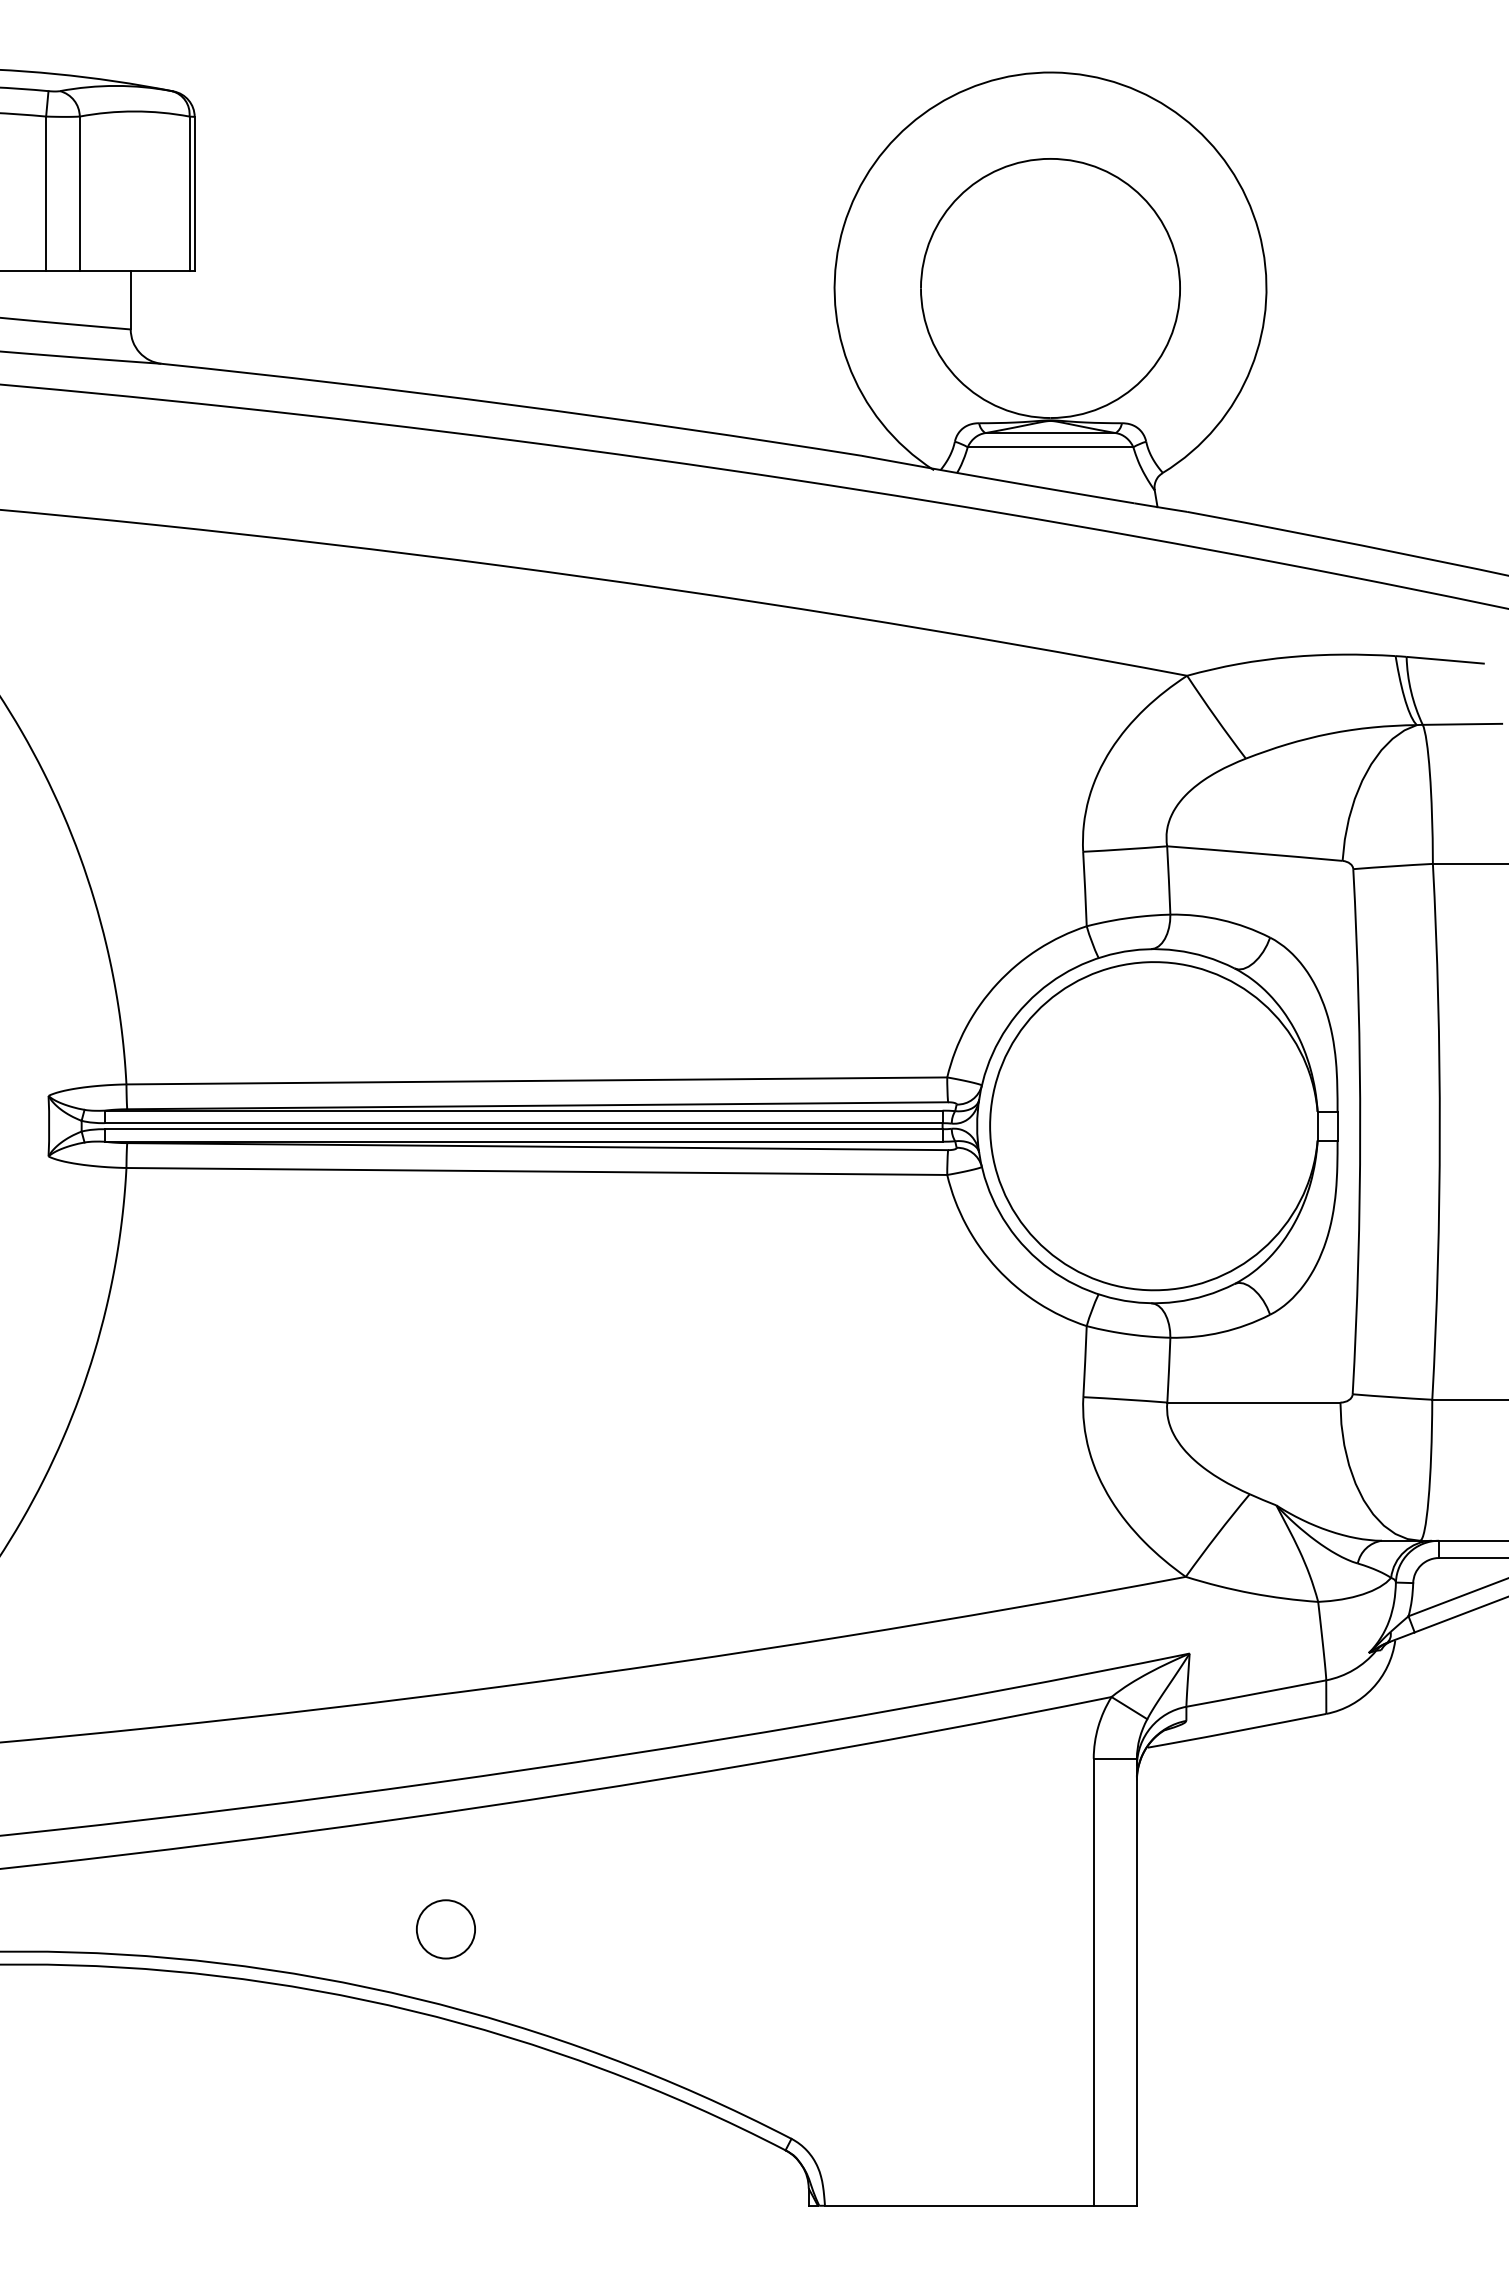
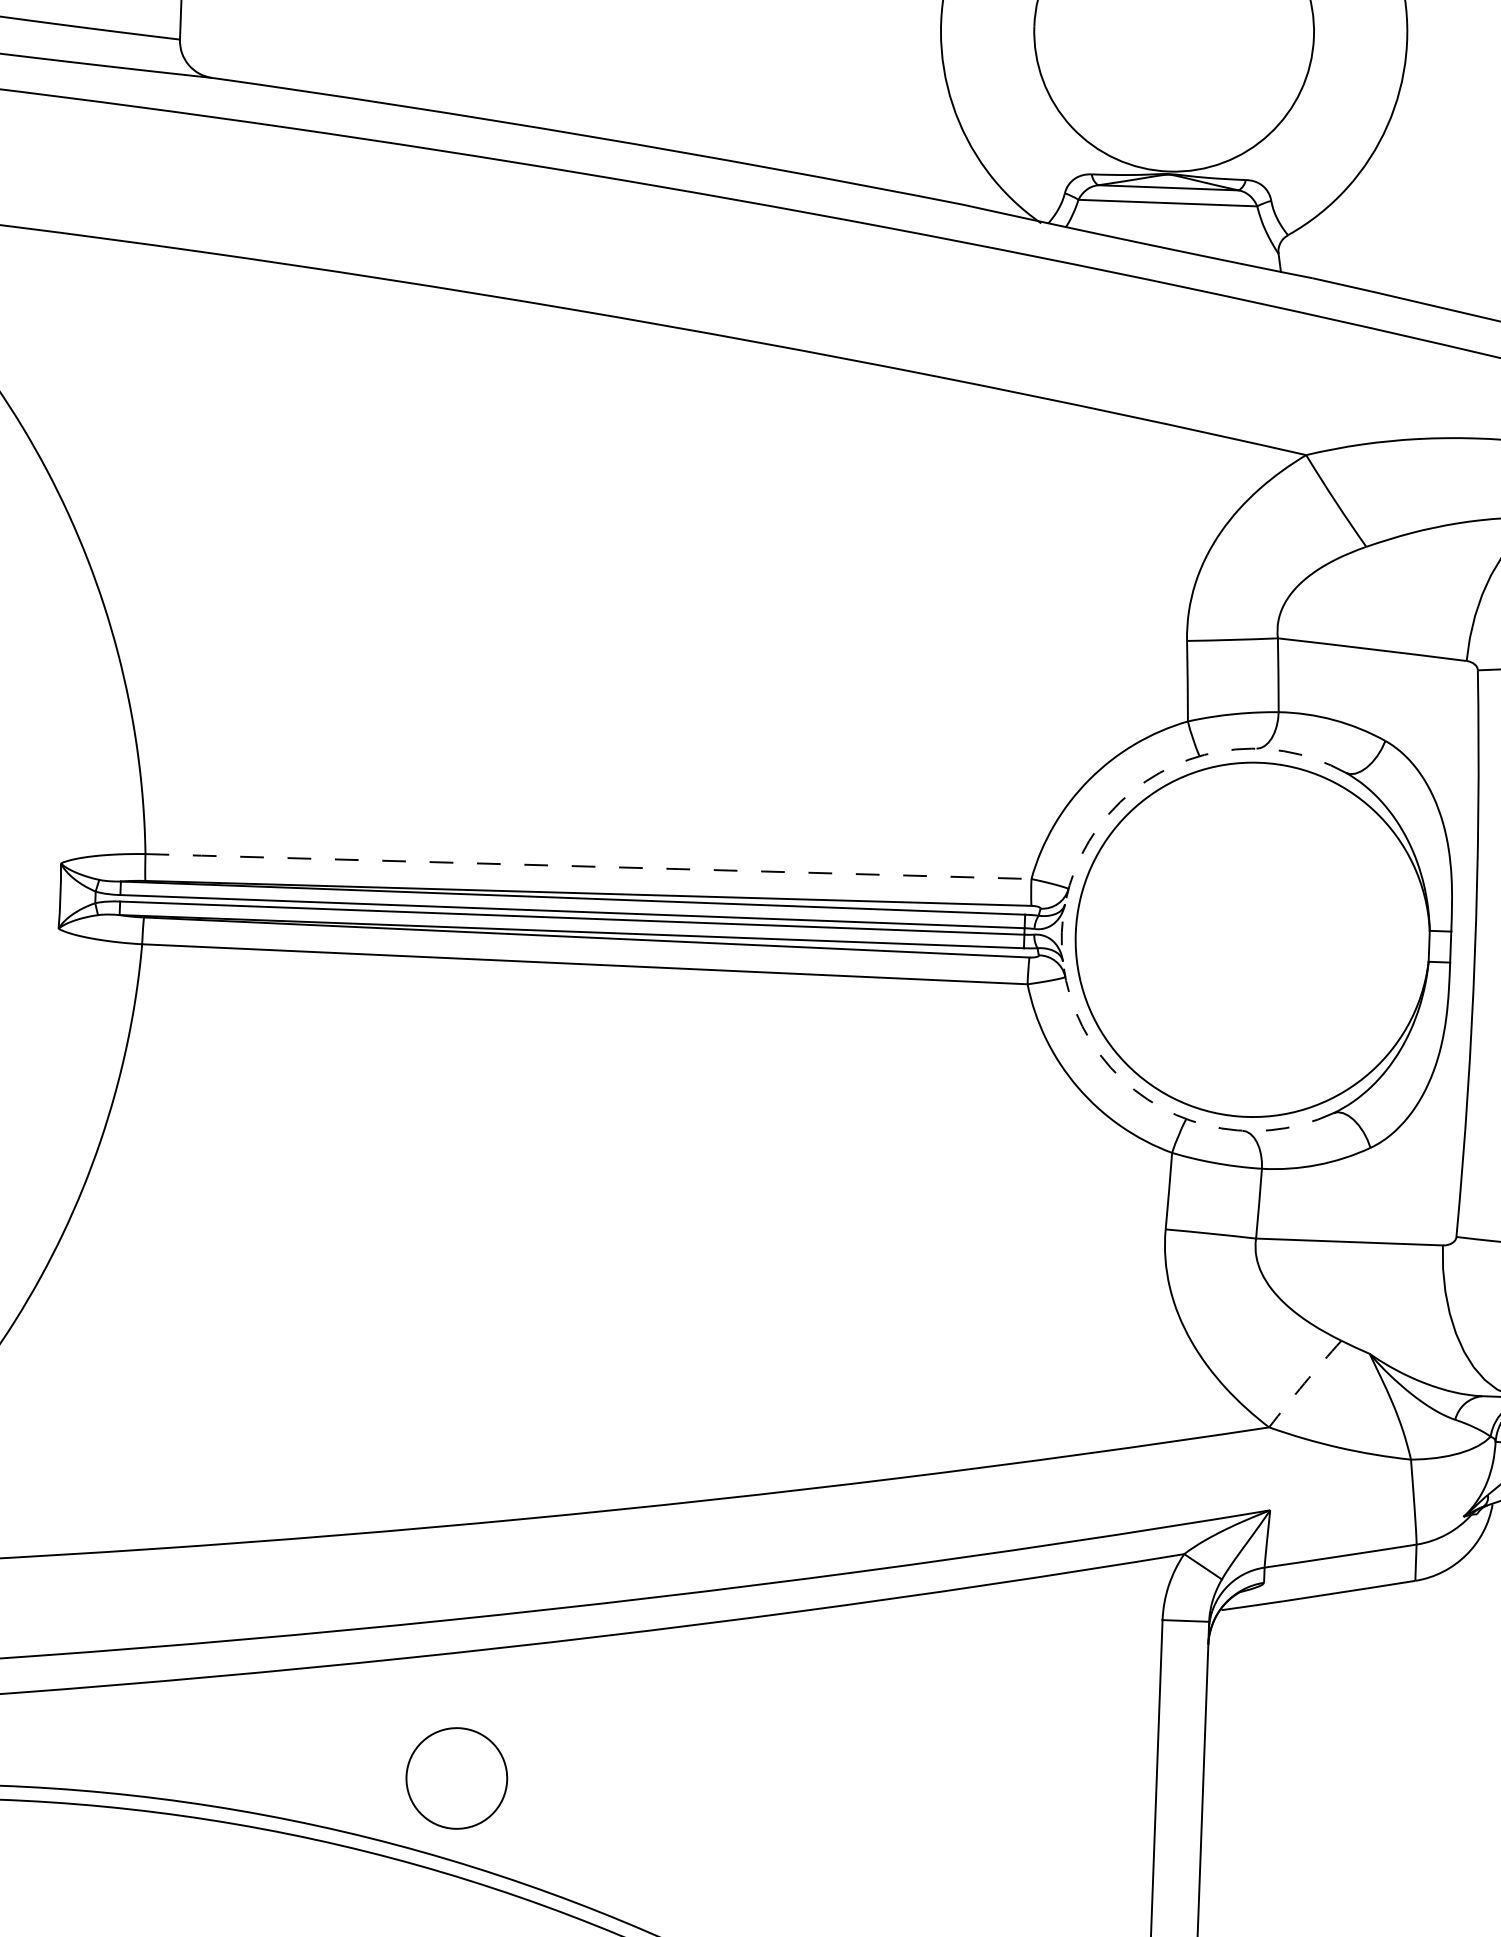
line: (535, 1080) -> (587, 866), solid -> dashed
arc: (977, 1126) -> (1062, 933), solid -> dashed
arc: (1217, 1534) -> (1304, 1382), solid -> dashed
circle: (445, 1929) -> (456, 1778), size x1.6

